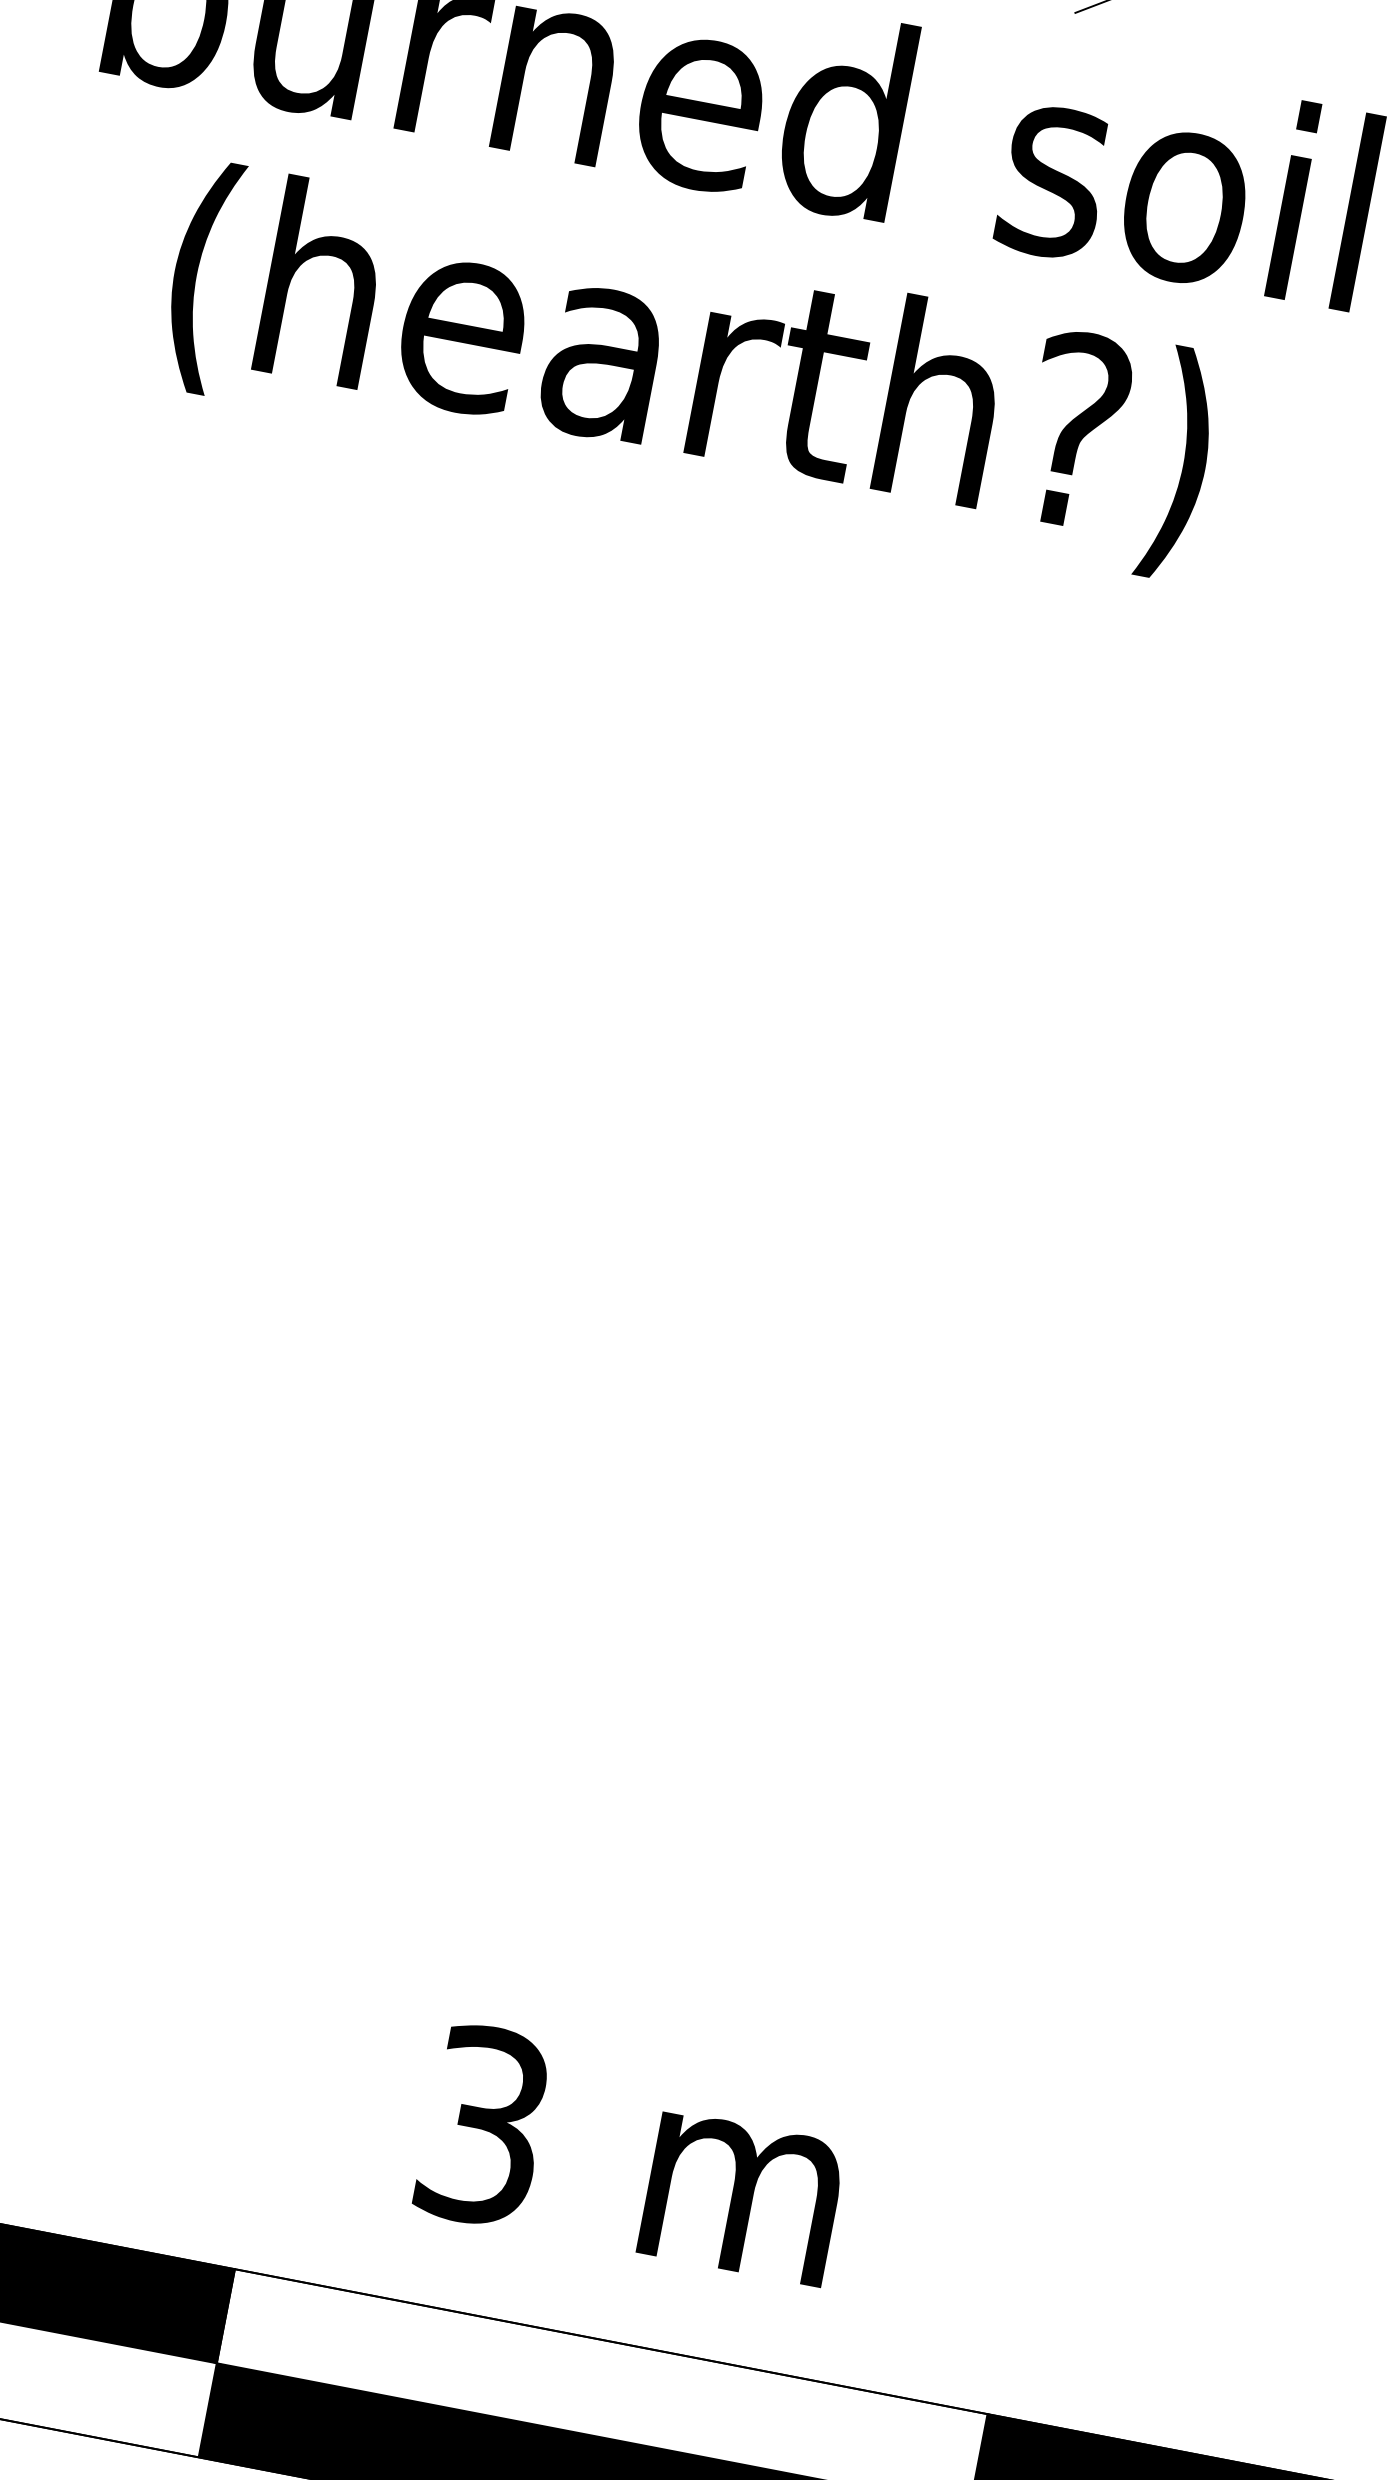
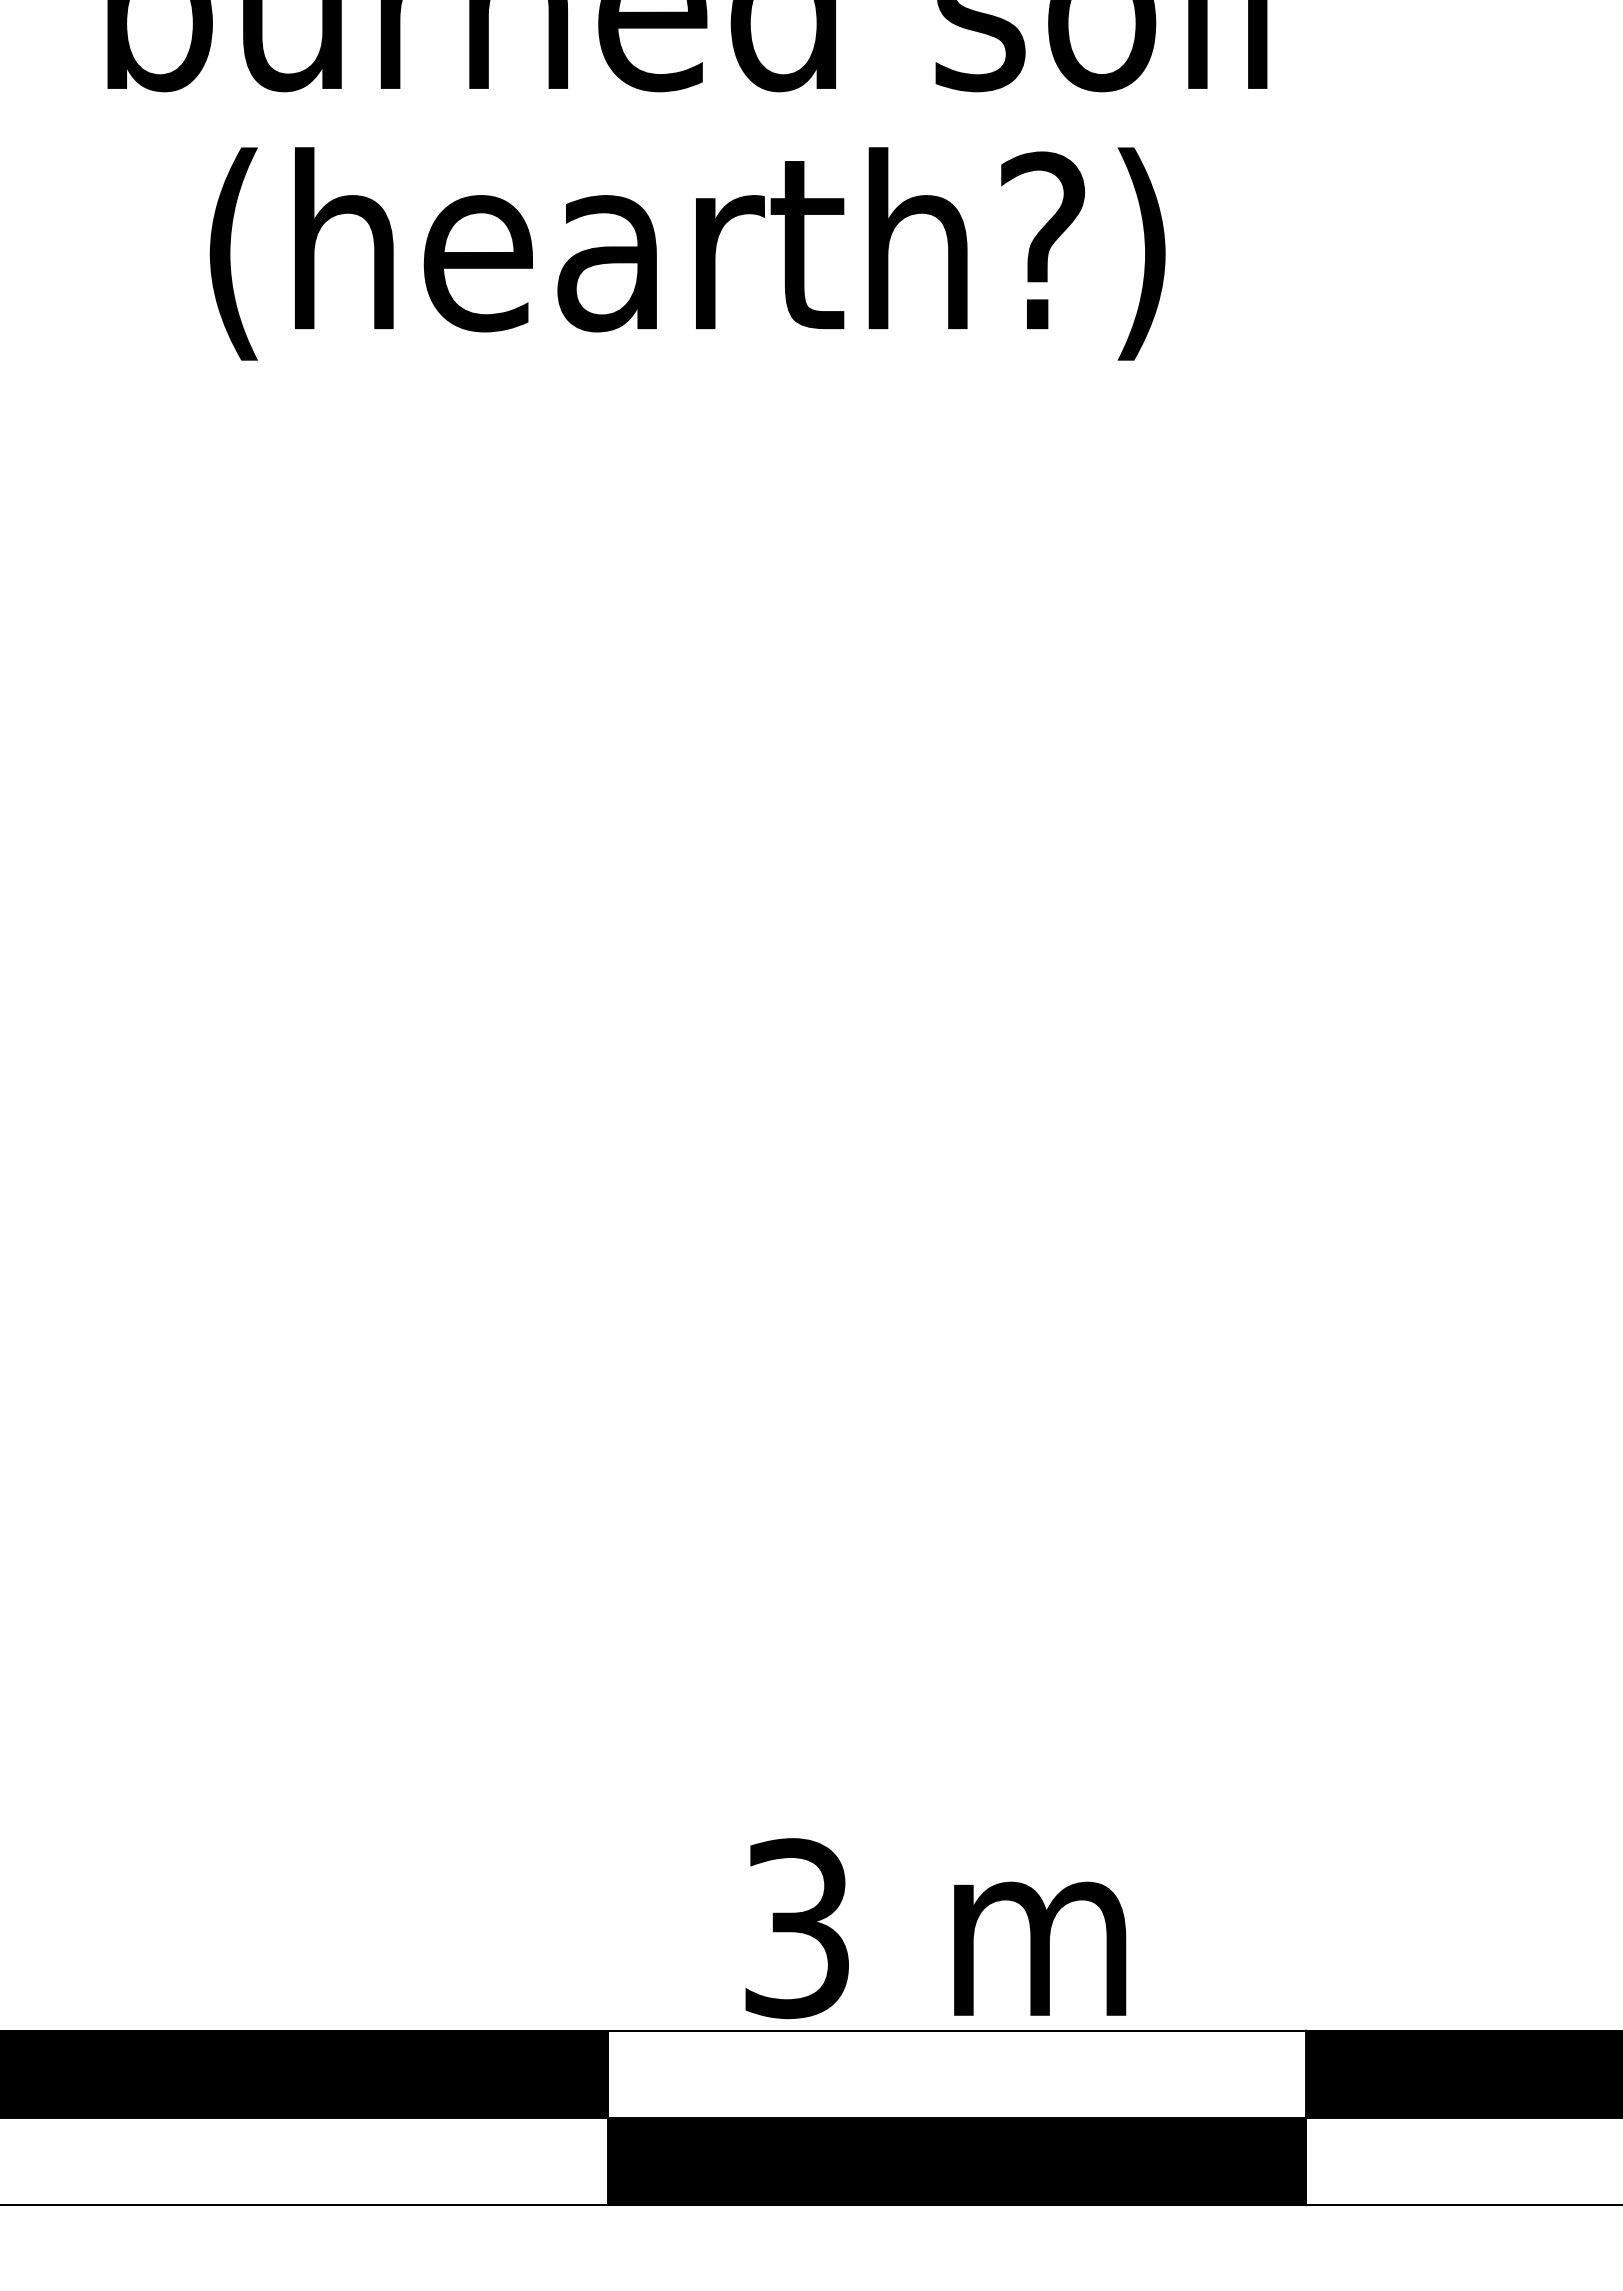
text: (633, 2154) -> (935, 1928), moved

